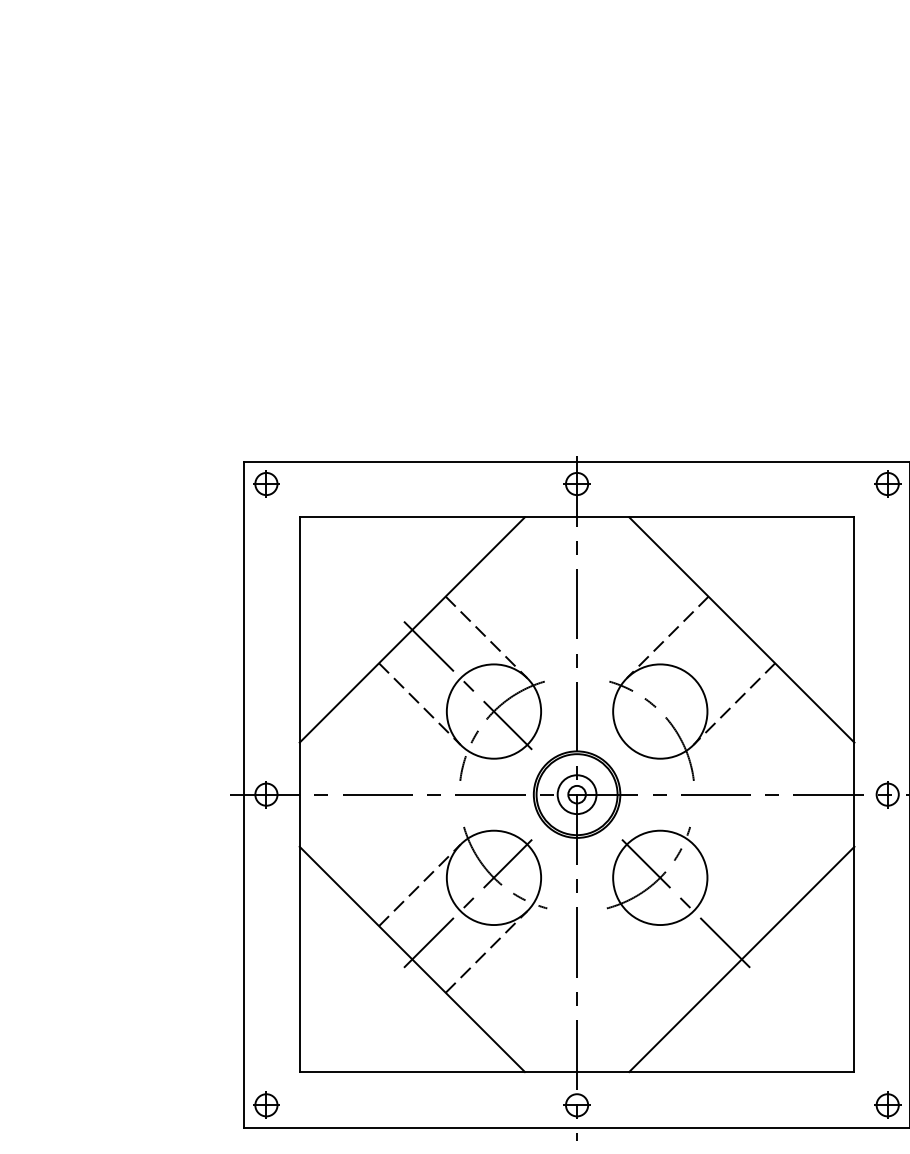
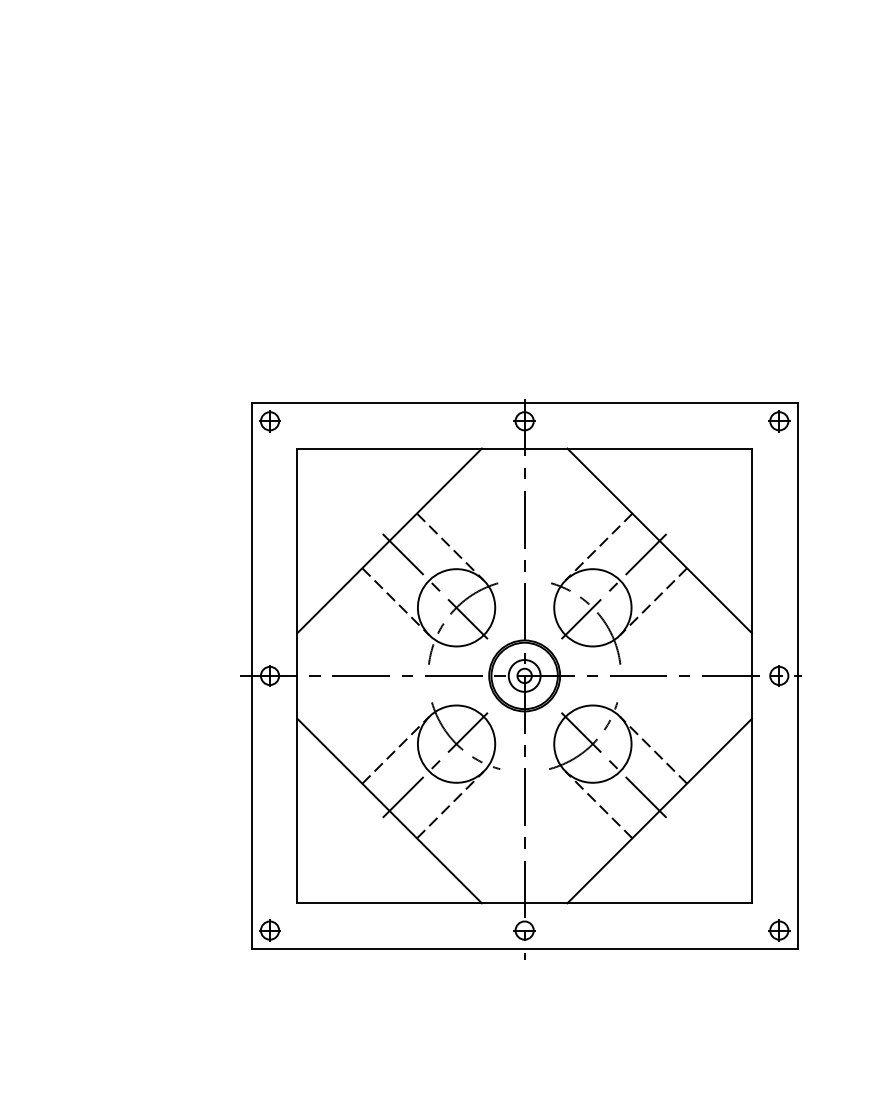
line: (685, 685) -> (613, 586), added
line: (734, 884) -> (653, 749), added
line: (667, 951) -> (598, 804), added

